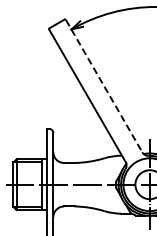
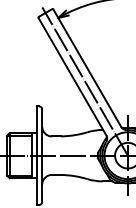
line: (104, 86) -> (87, 68), dashed -> solid
line: (101, 100) -> (84, 80), added

